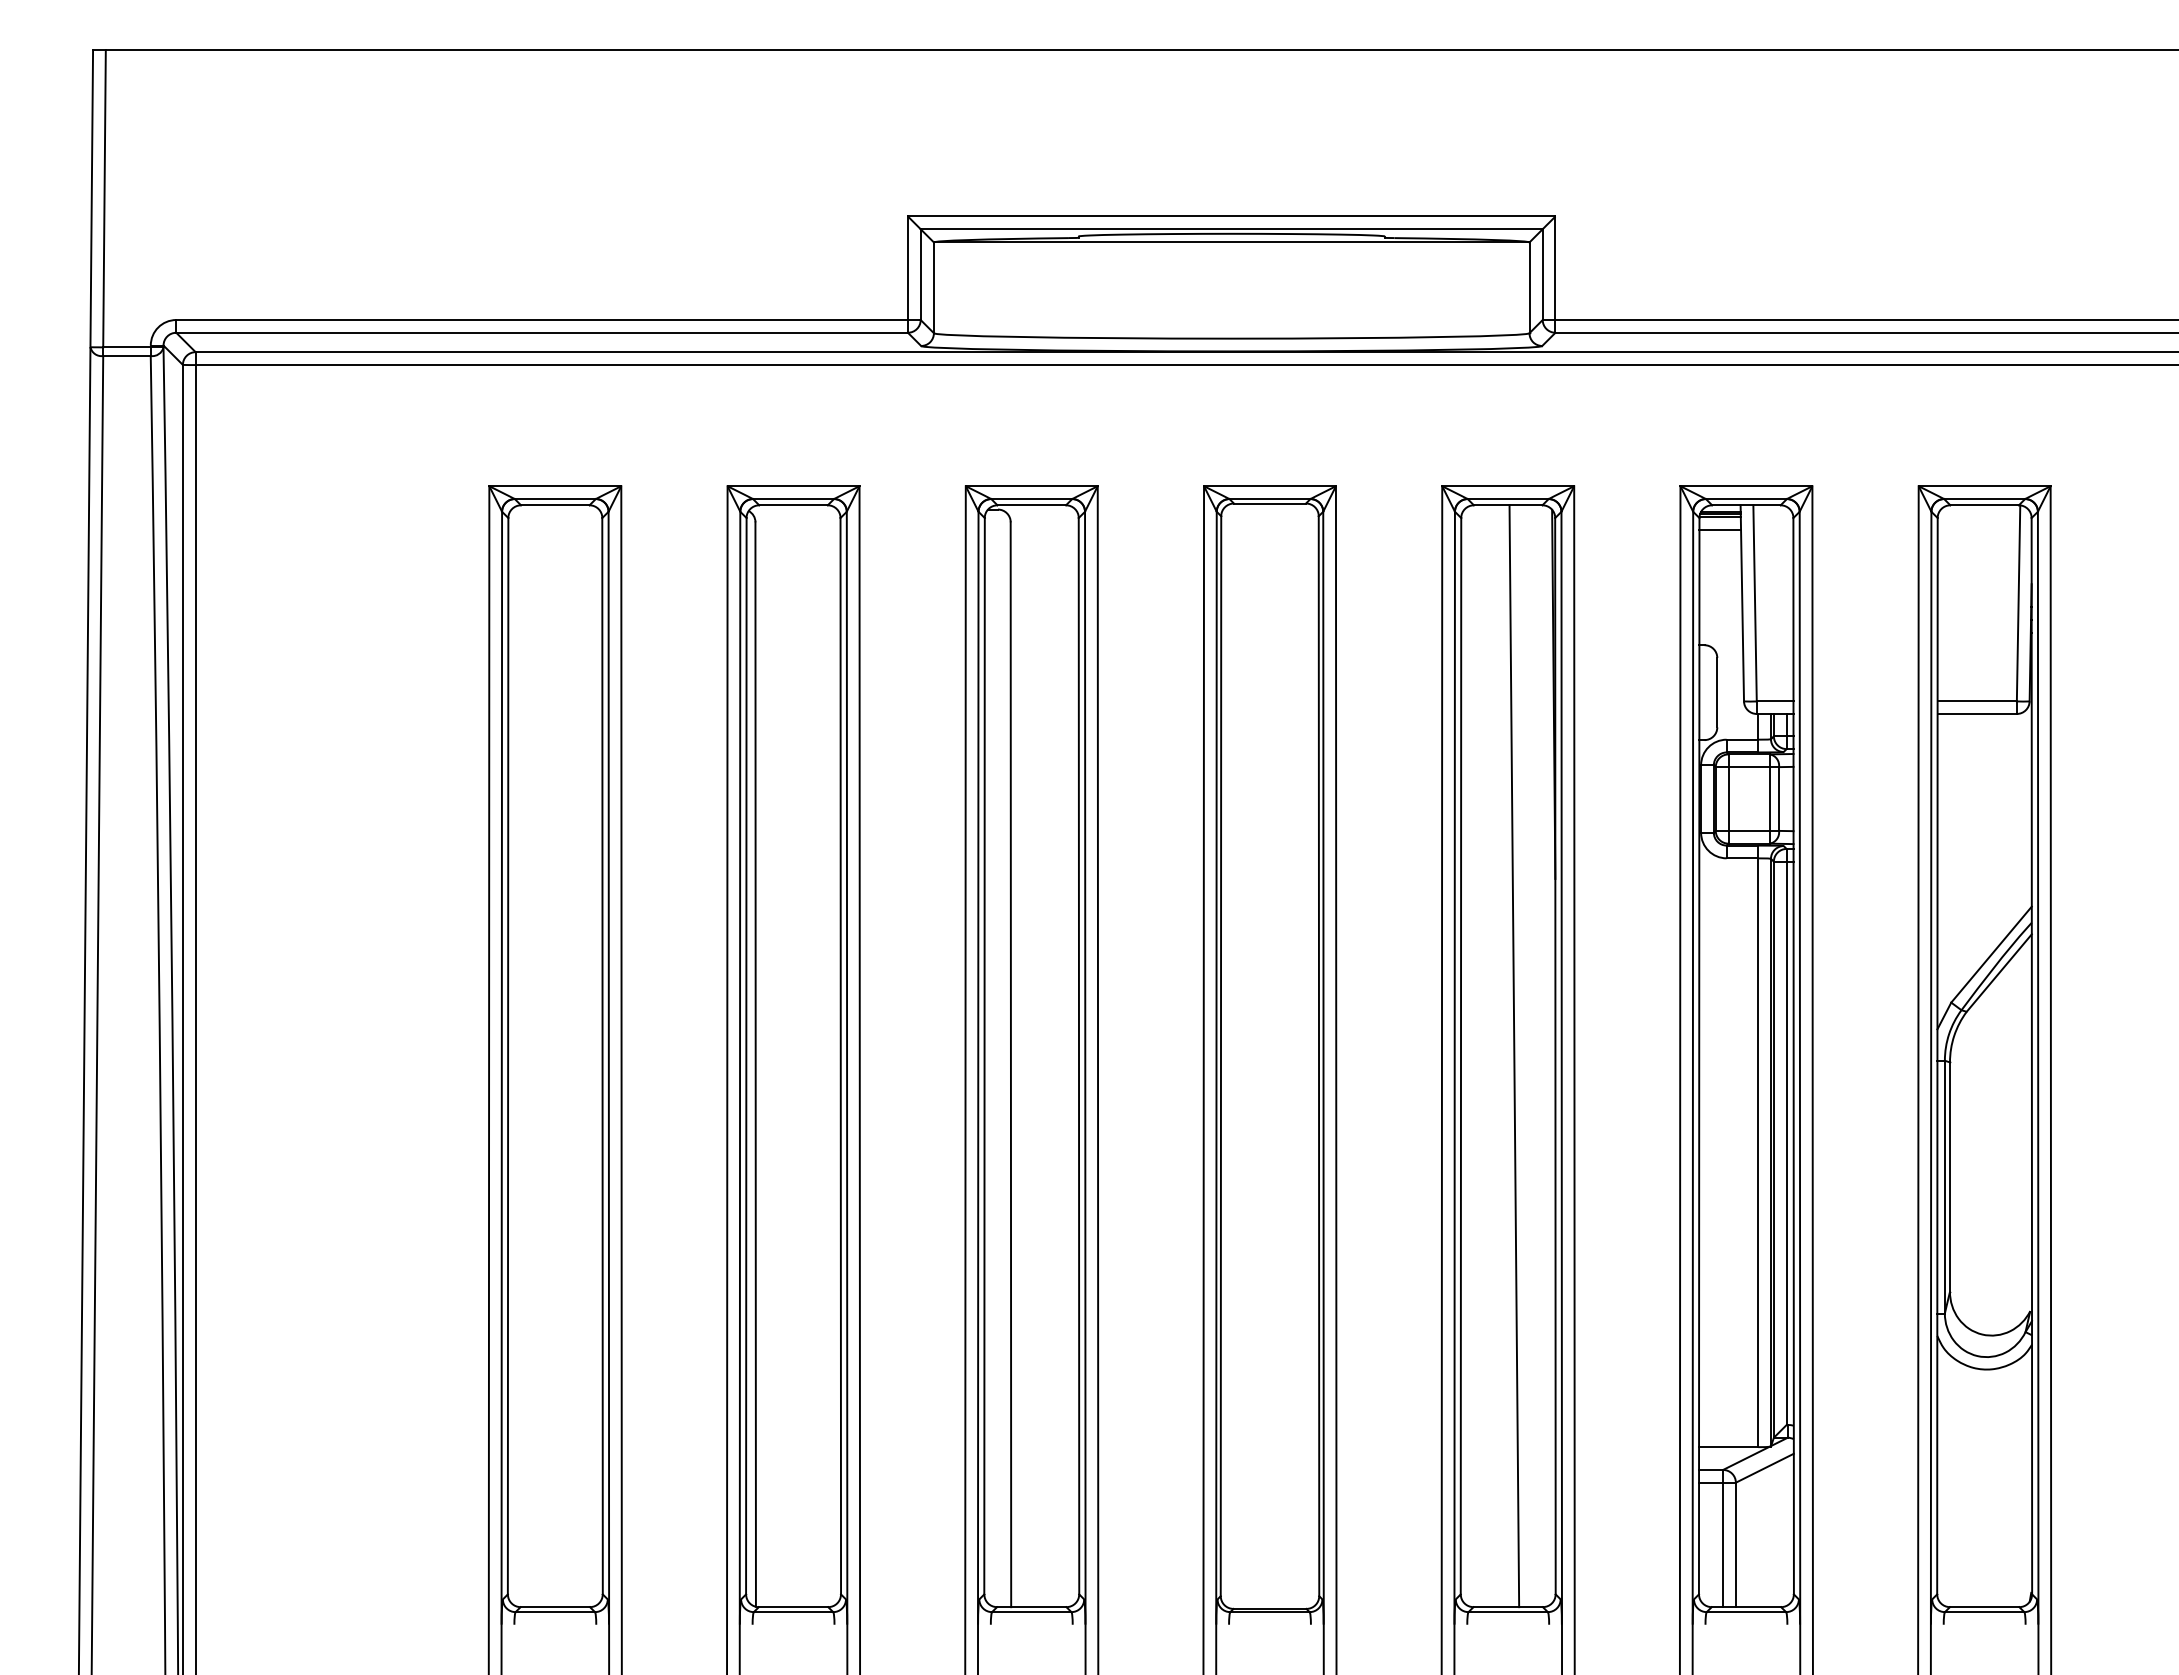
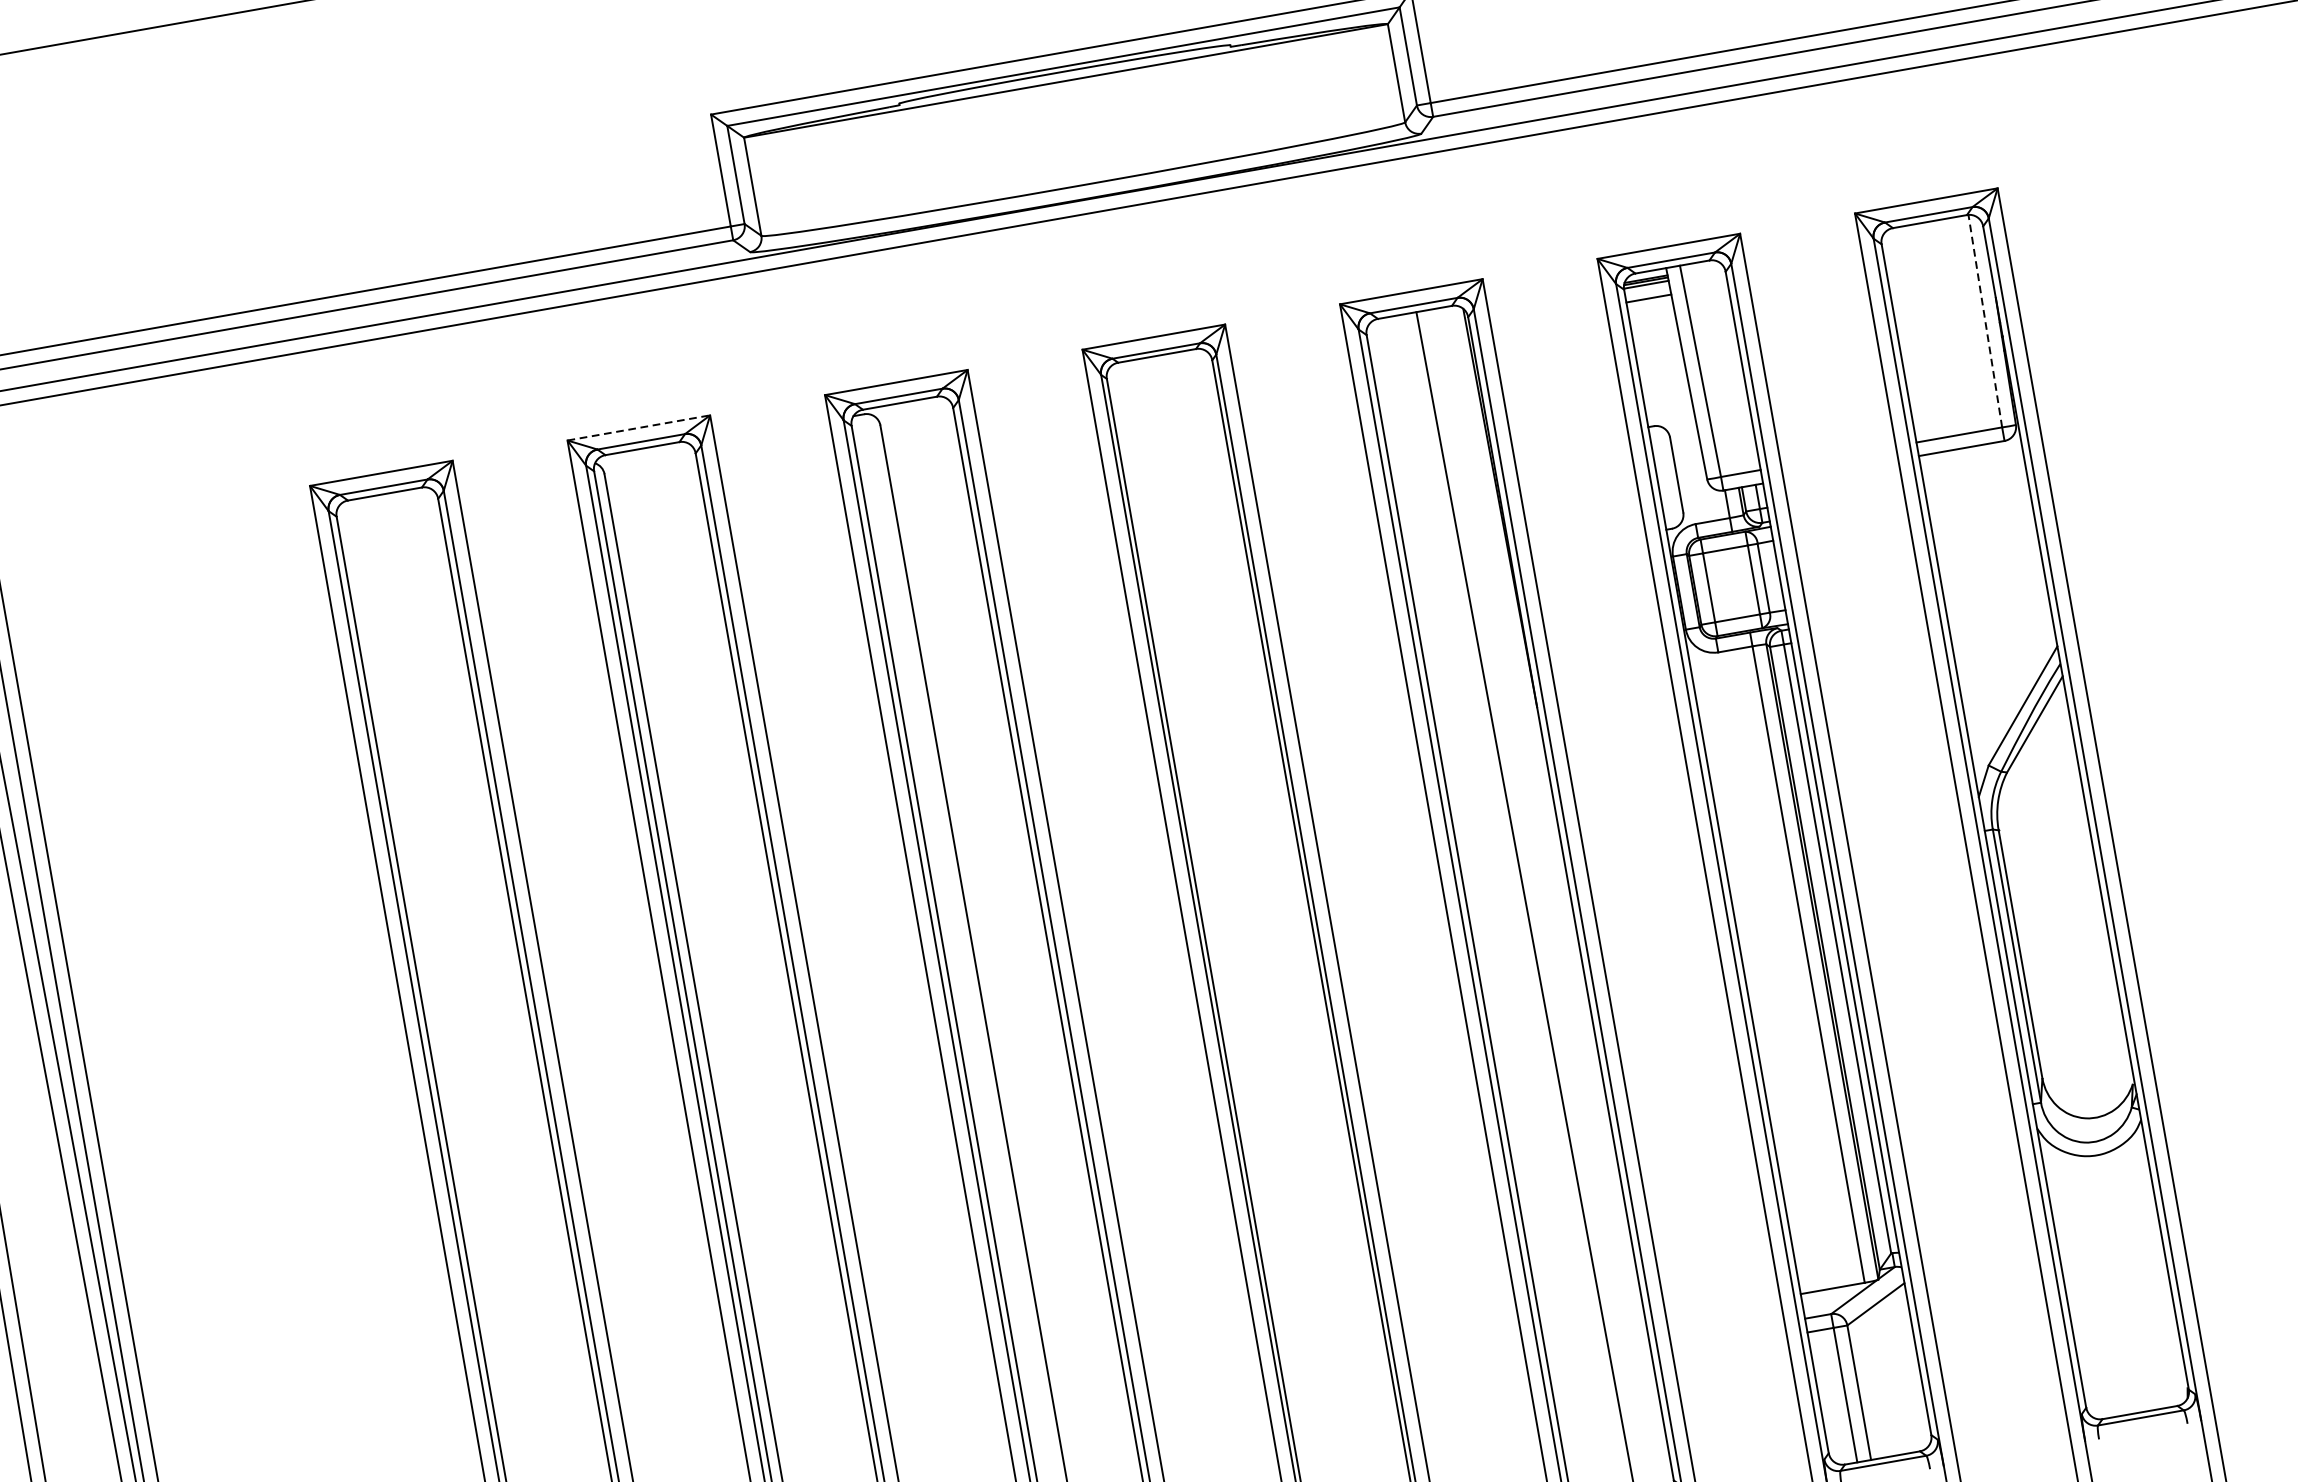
line: (793, 486) -> (638, 428), solid -> dashed
line: (2018, 602) -> (1985, 320), solid -> dashed

